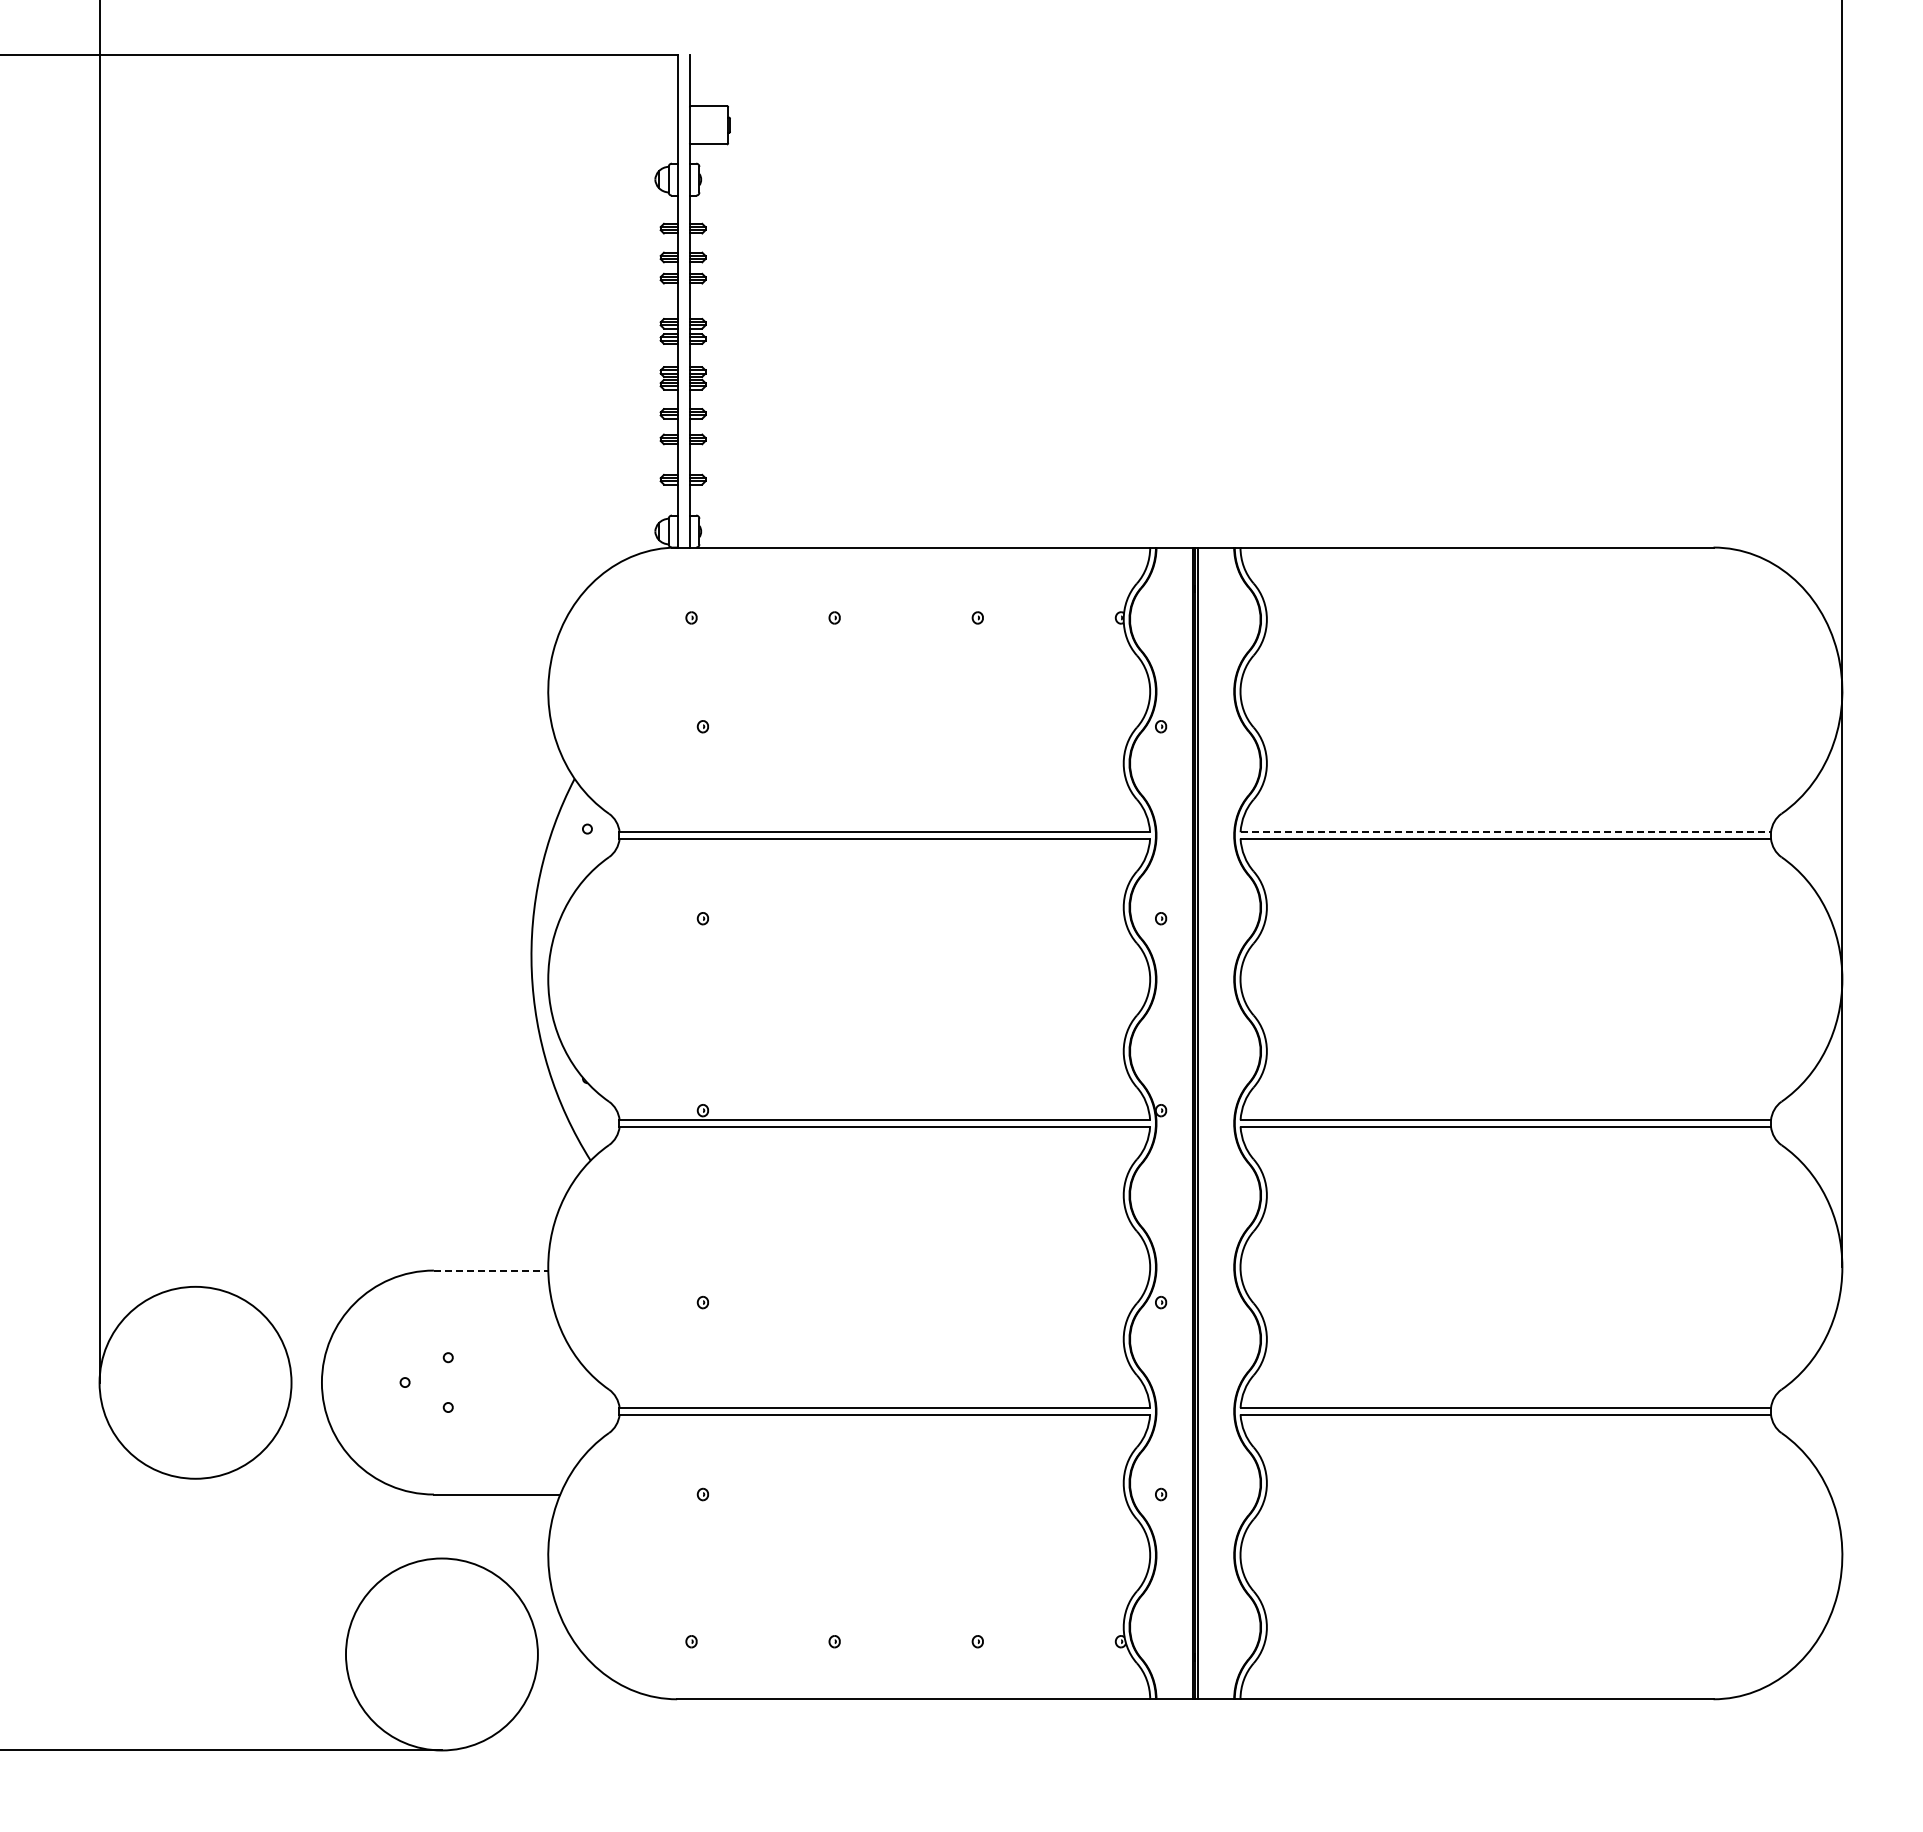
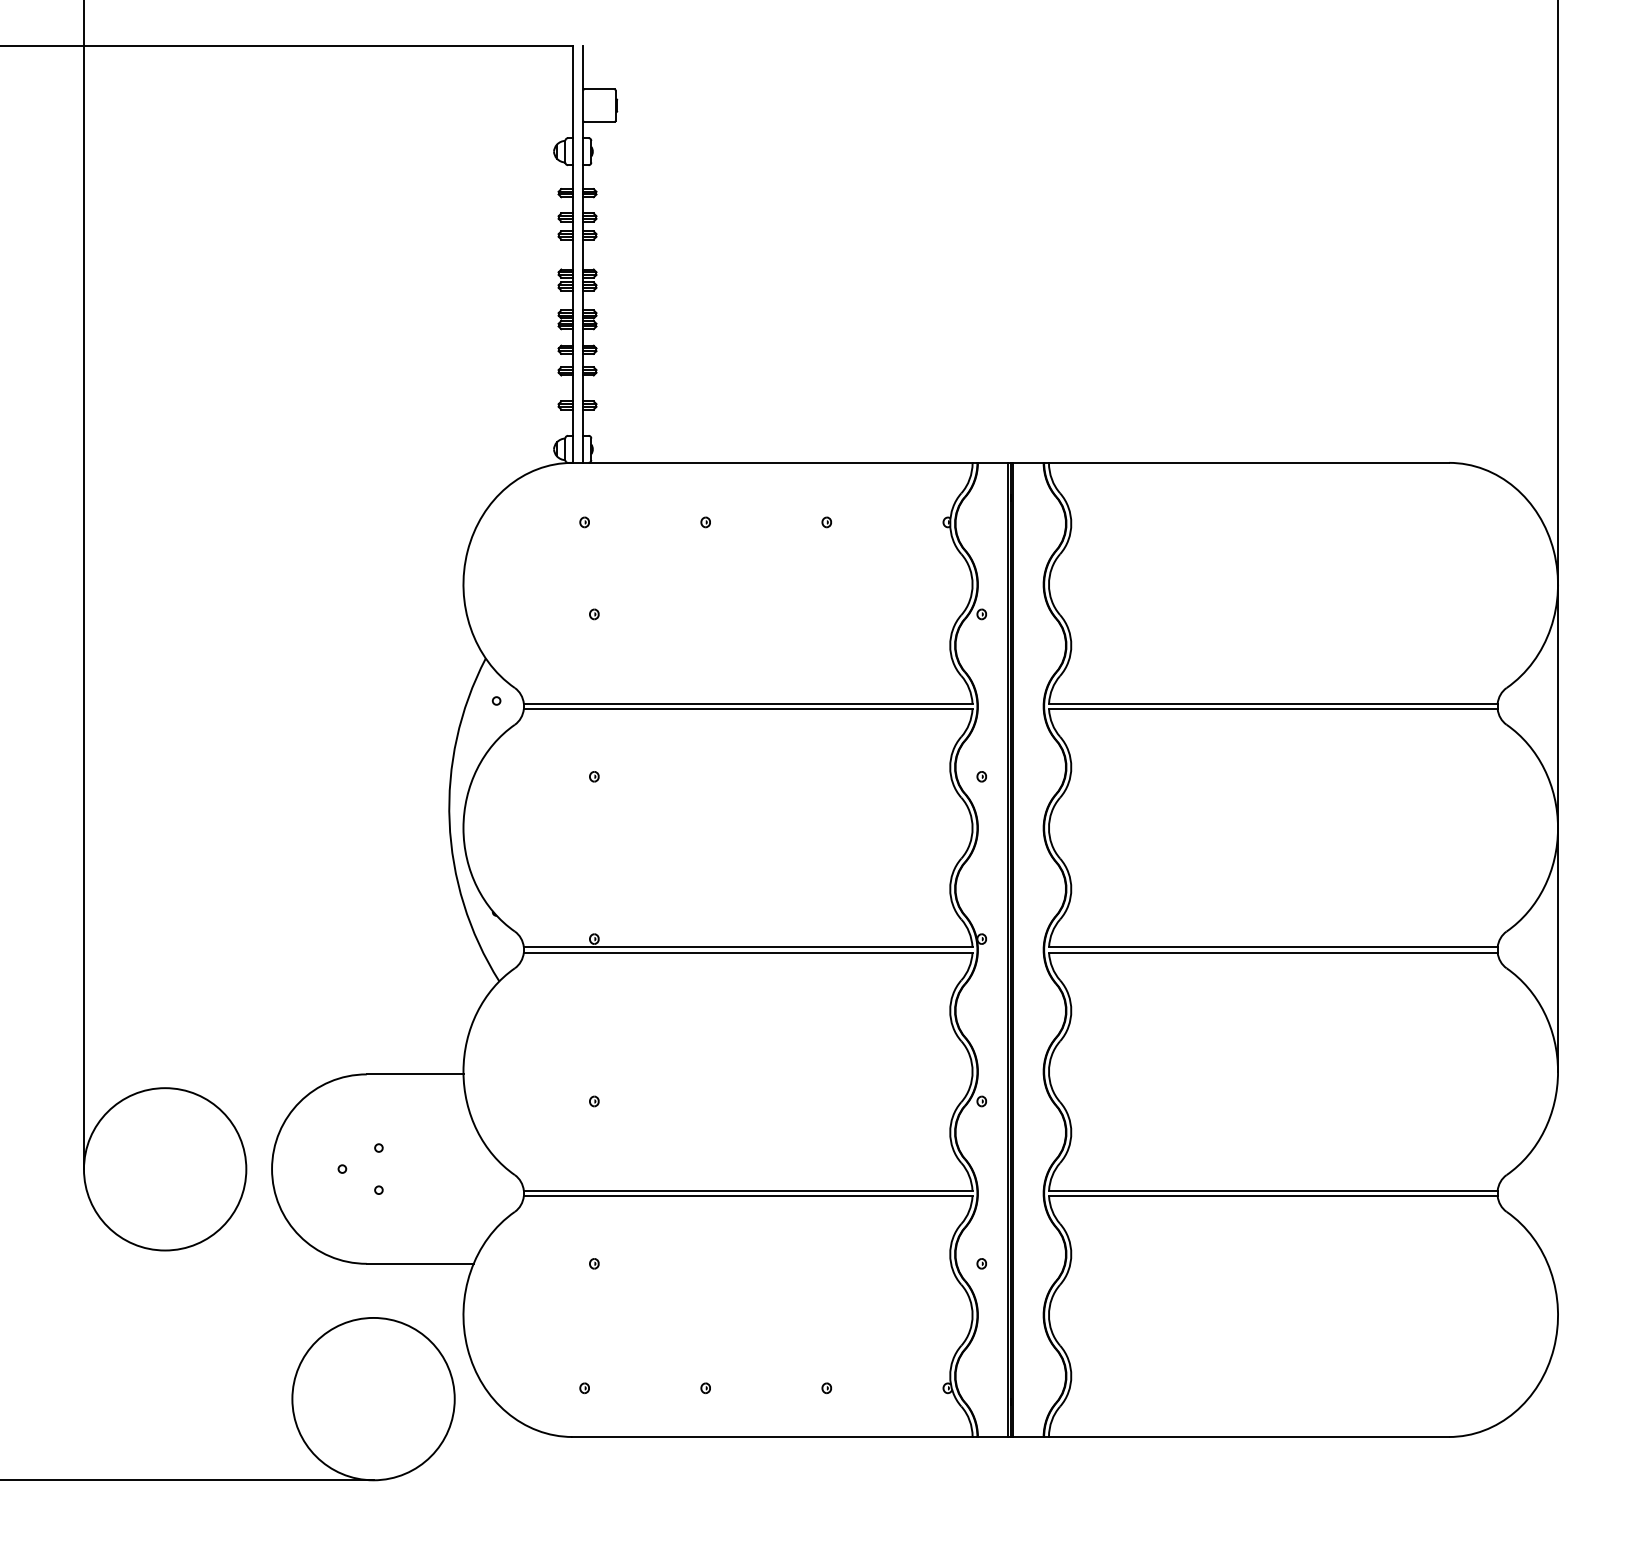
line: (1506, 832) -> (1273, 703), dashed -> solid
line: (491, 1270) -> (415, 1074), dashed -> solid

